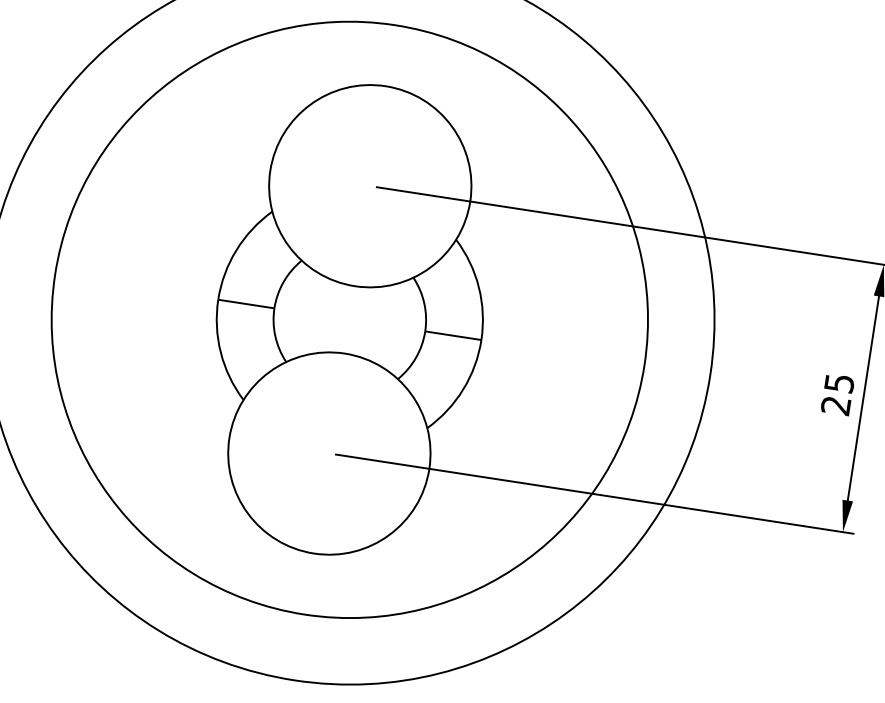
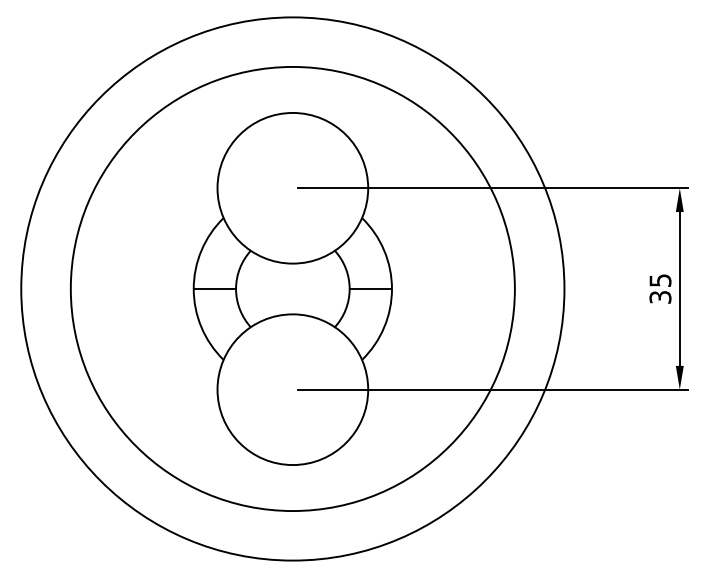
text: (836, 405) -> (660, 297), 25 -> 35

